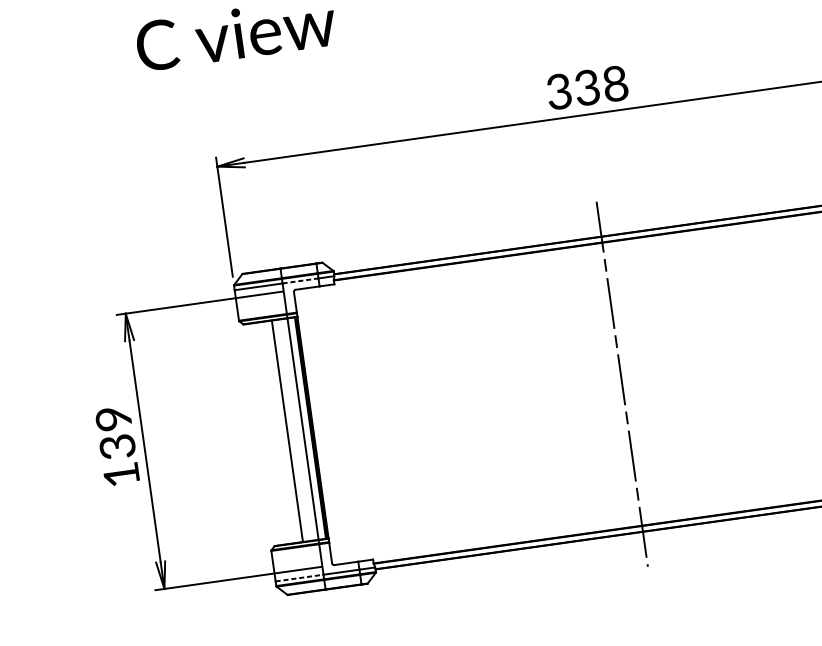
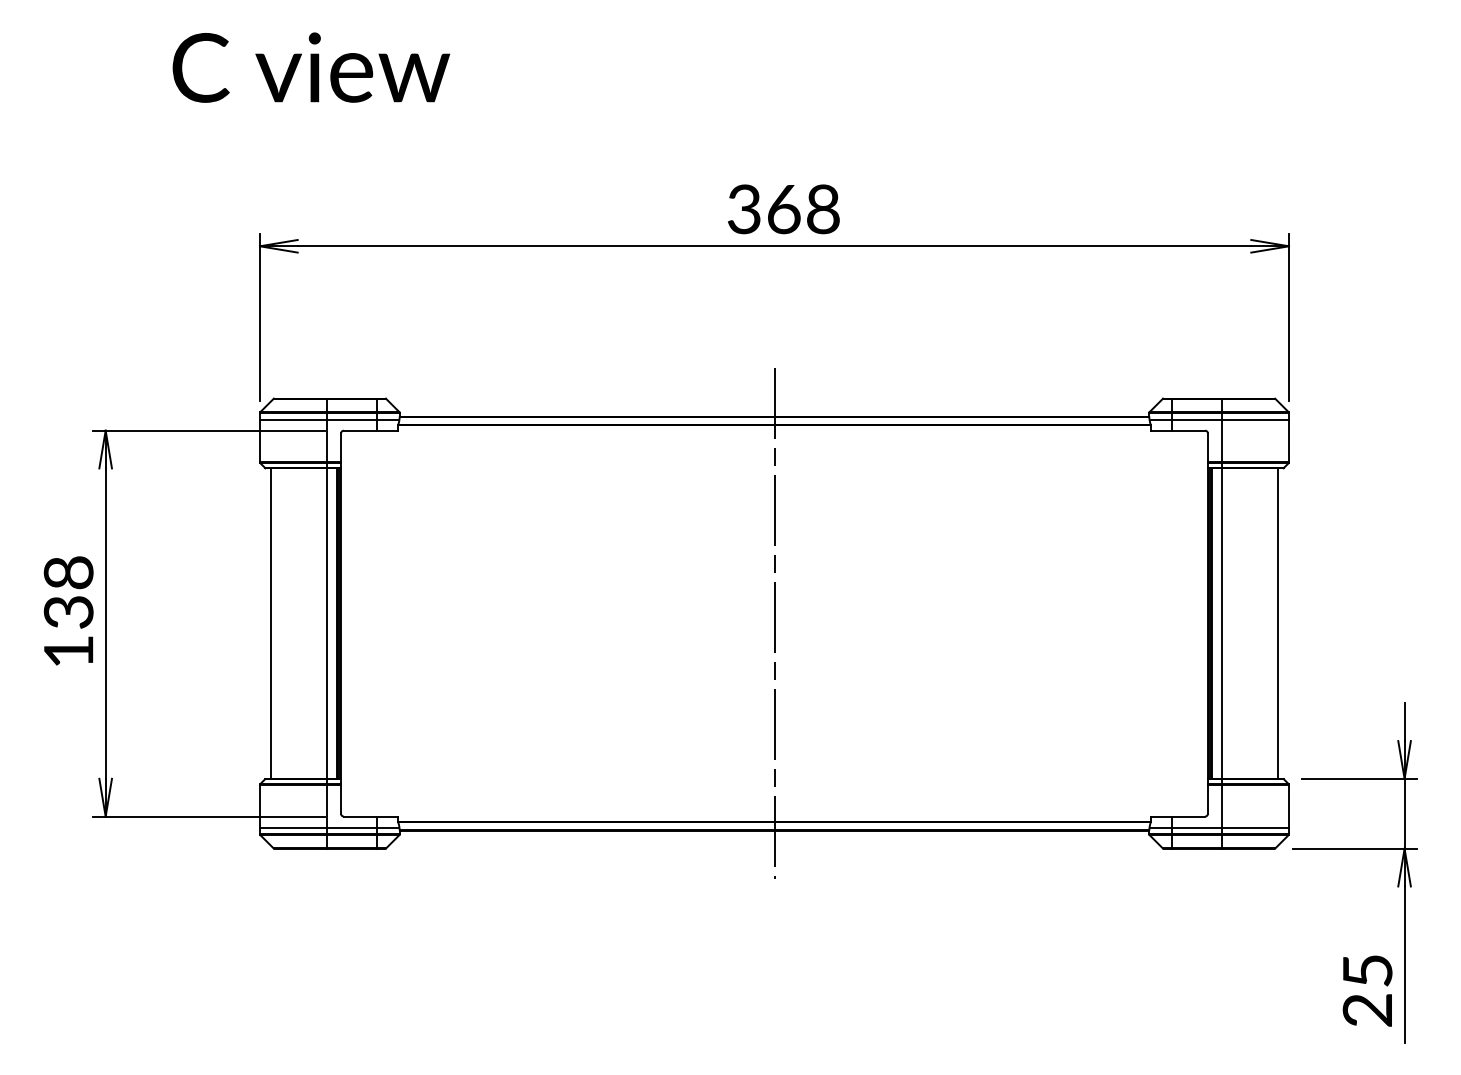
text: (587, 87) -> (783, 209), 338 -> 368
line: (300, 280) -> (352, 419), dashed -> solid
text: (114, 418) -> (69, 572), 139 -> 138
line: (287, 431) -> (271, 623), moved
line: (299, 577) -> (293, 827), dashed -> solid

